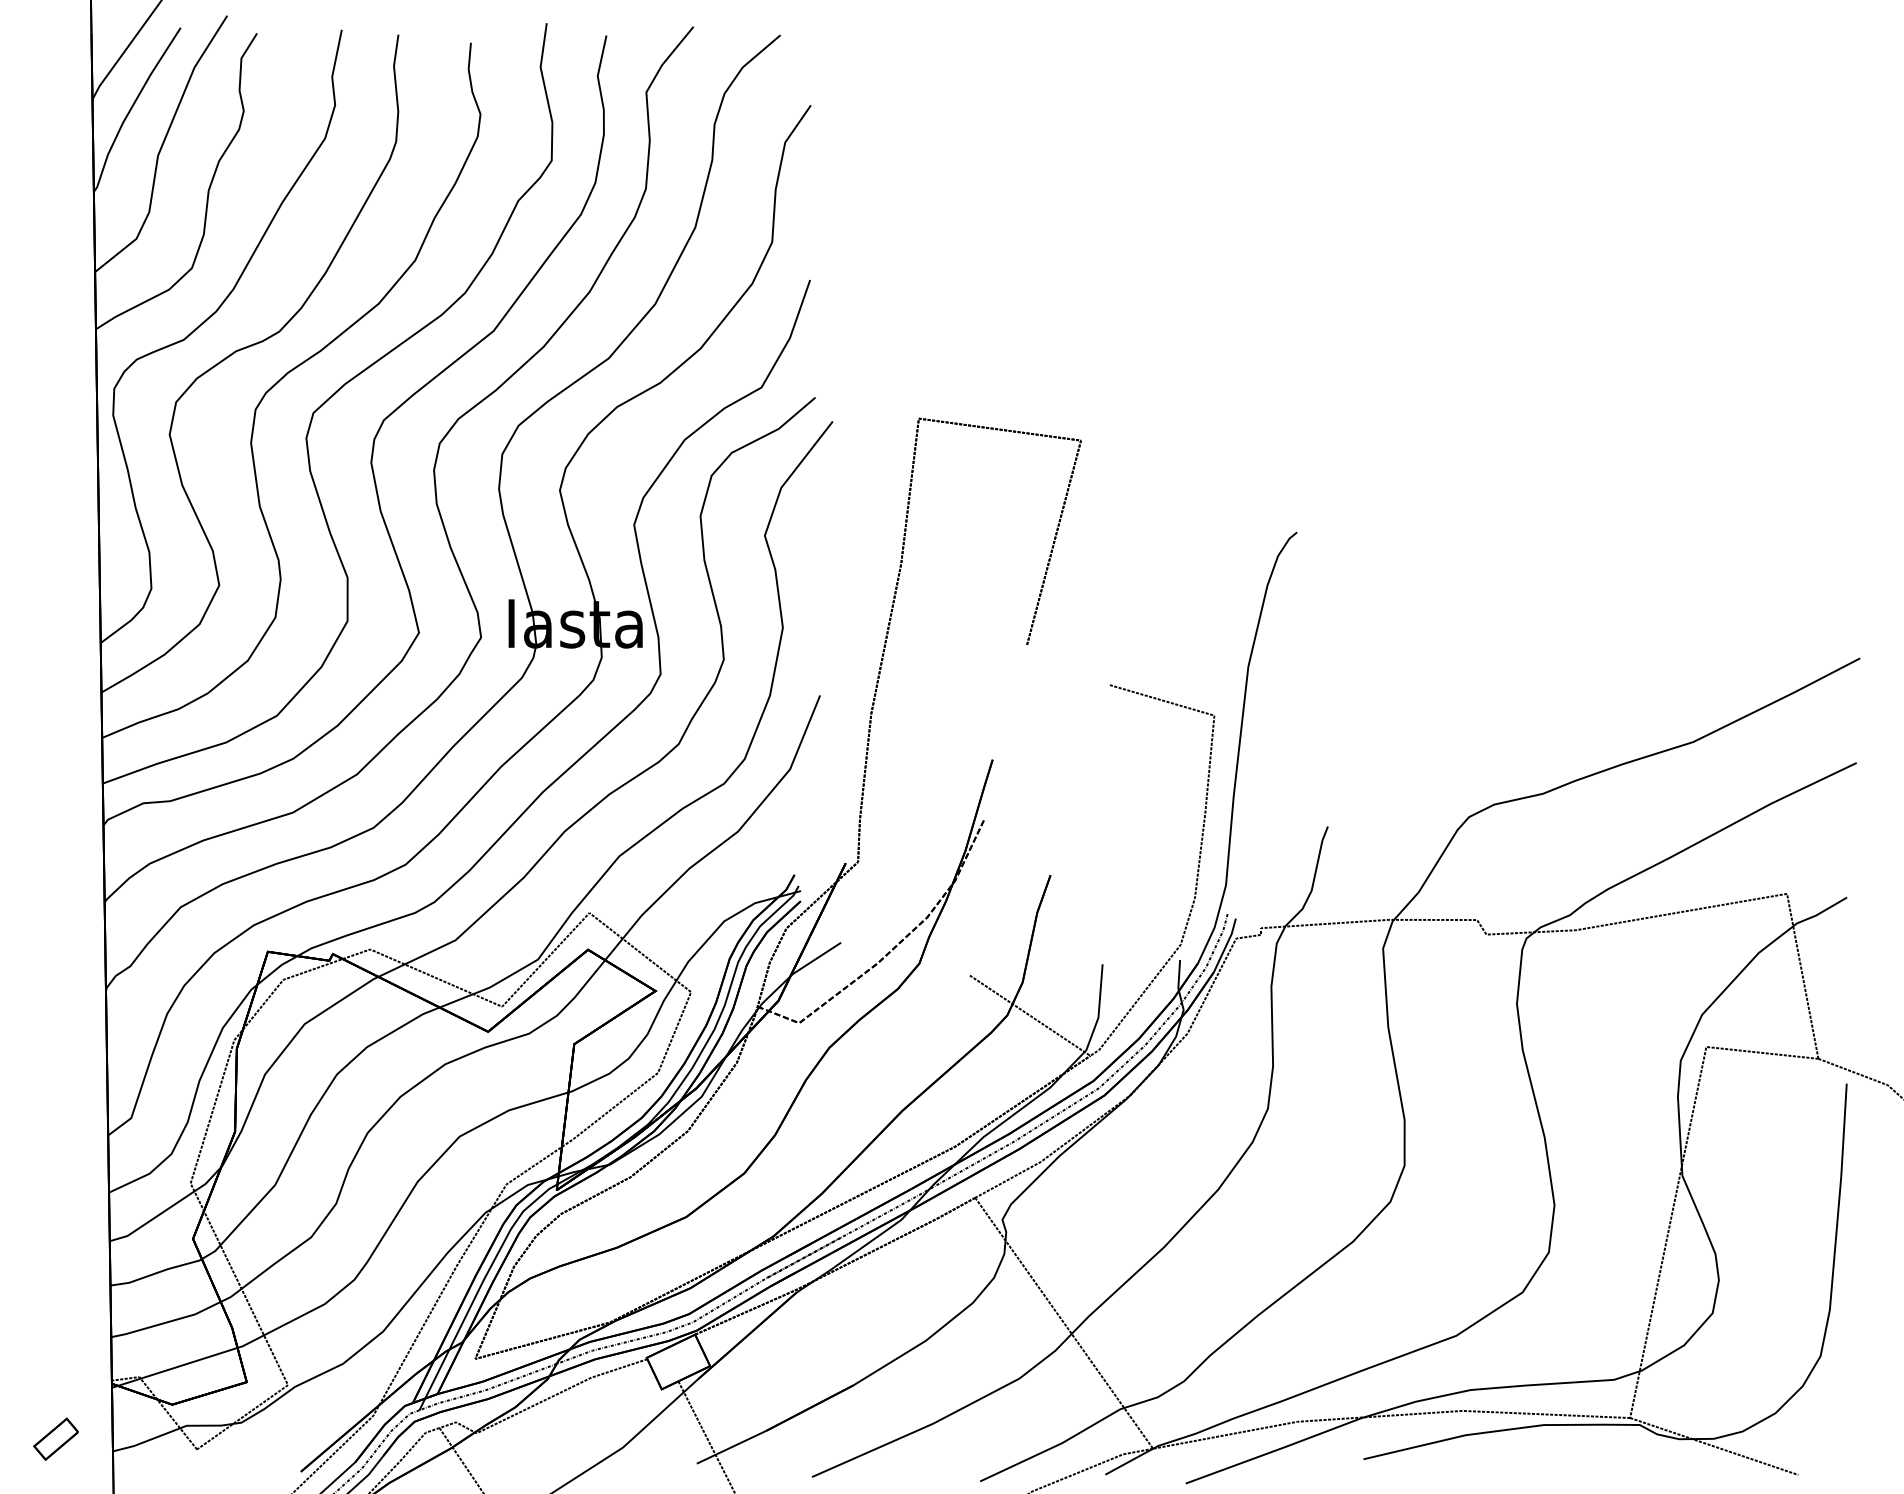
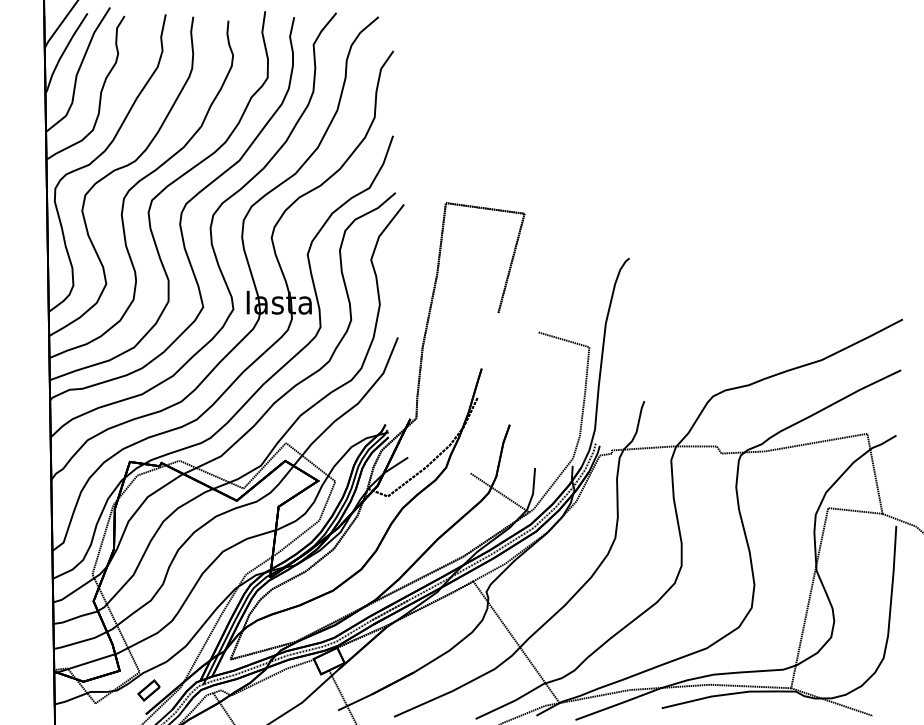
part: (54, 1439) -> (148, 690), moved

